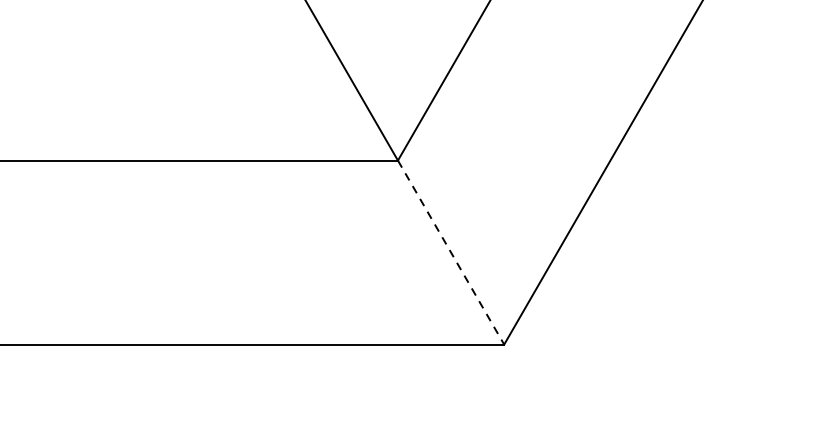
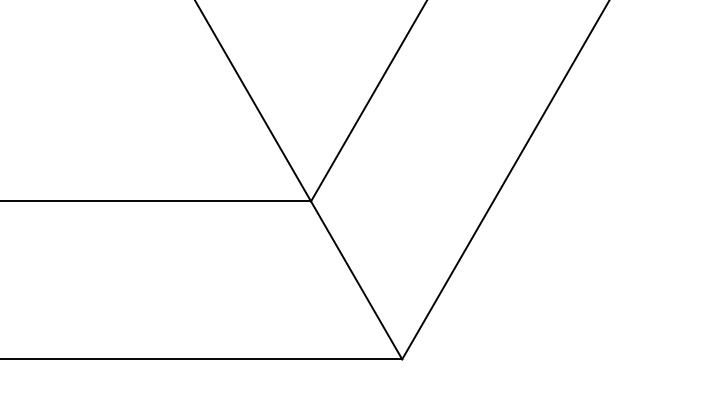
line: (450, 252) -> (356, 280), dashed -> solid

